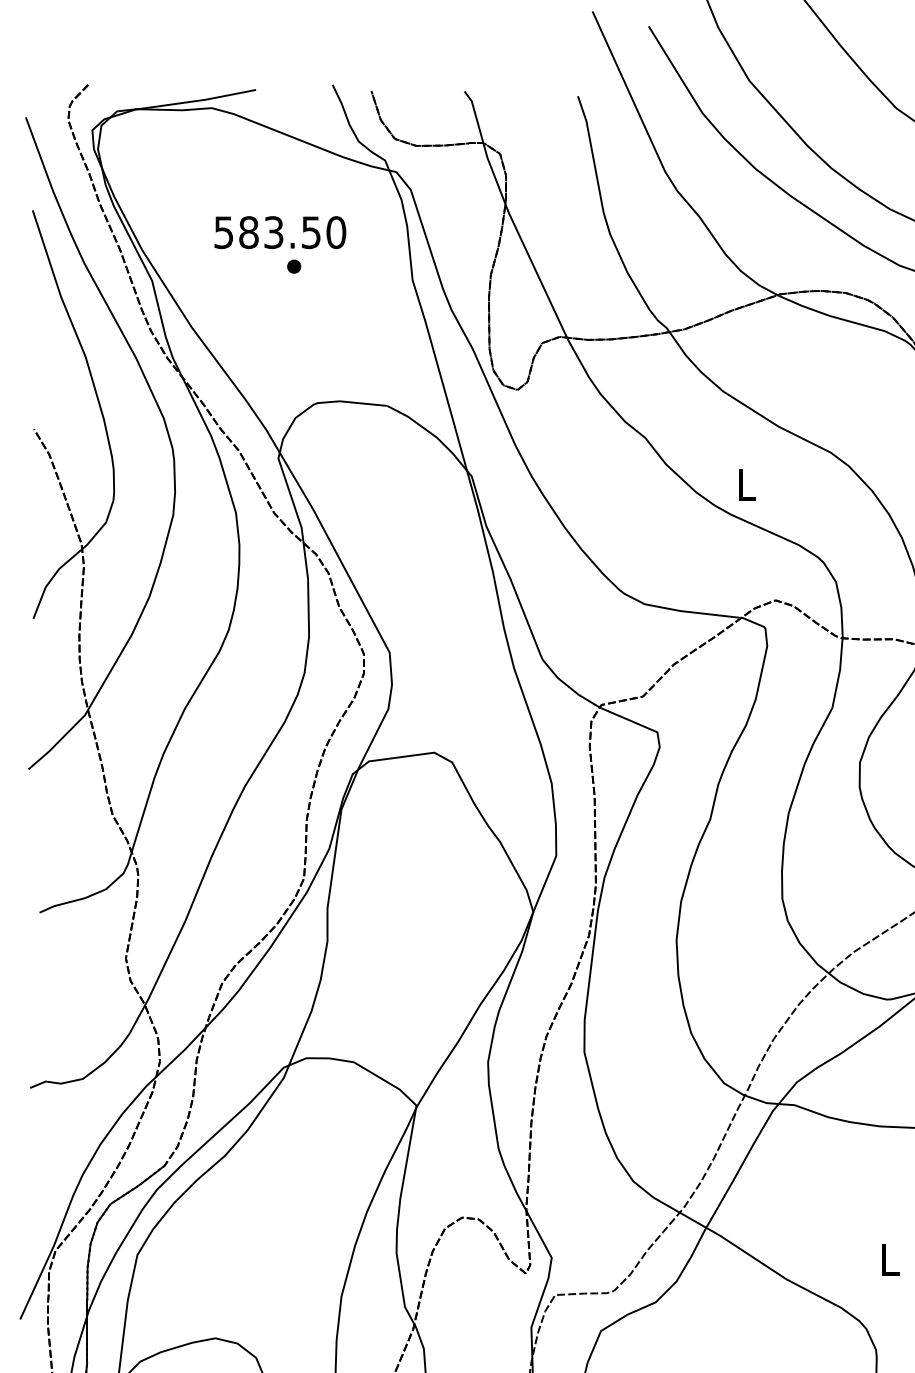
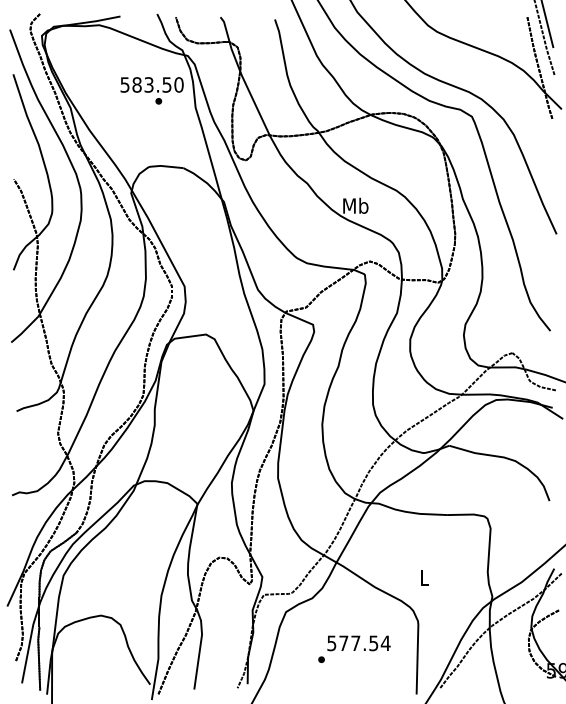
text: (278, 244) -> (151, 90), moved
text: (745, 483) -> (355, 205), L -> Mb

